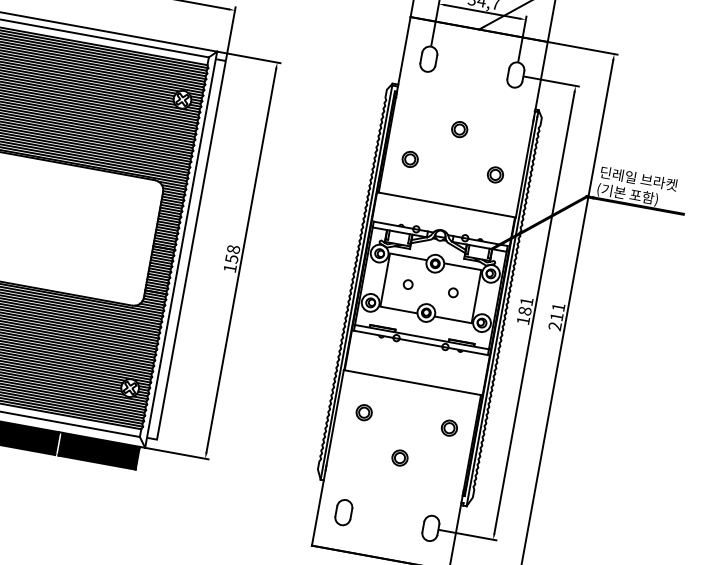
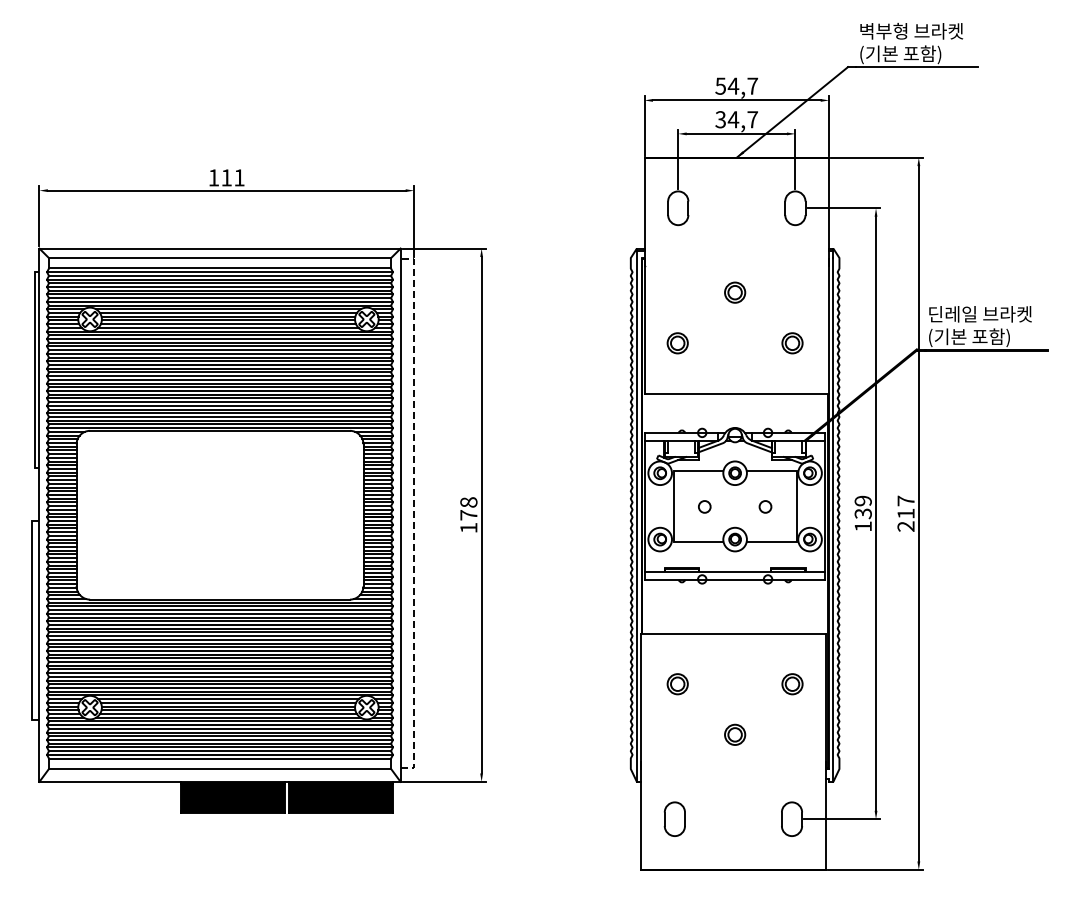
line: (191, 250) -> (414, 513), solid -> dashed
text: (231, 259) -> (468, 515), 158 -> 178
text: (525, 306) -> (862, 507), 181 -> 139
text: (558, 306) -> (905, 500), 211 -> 217

